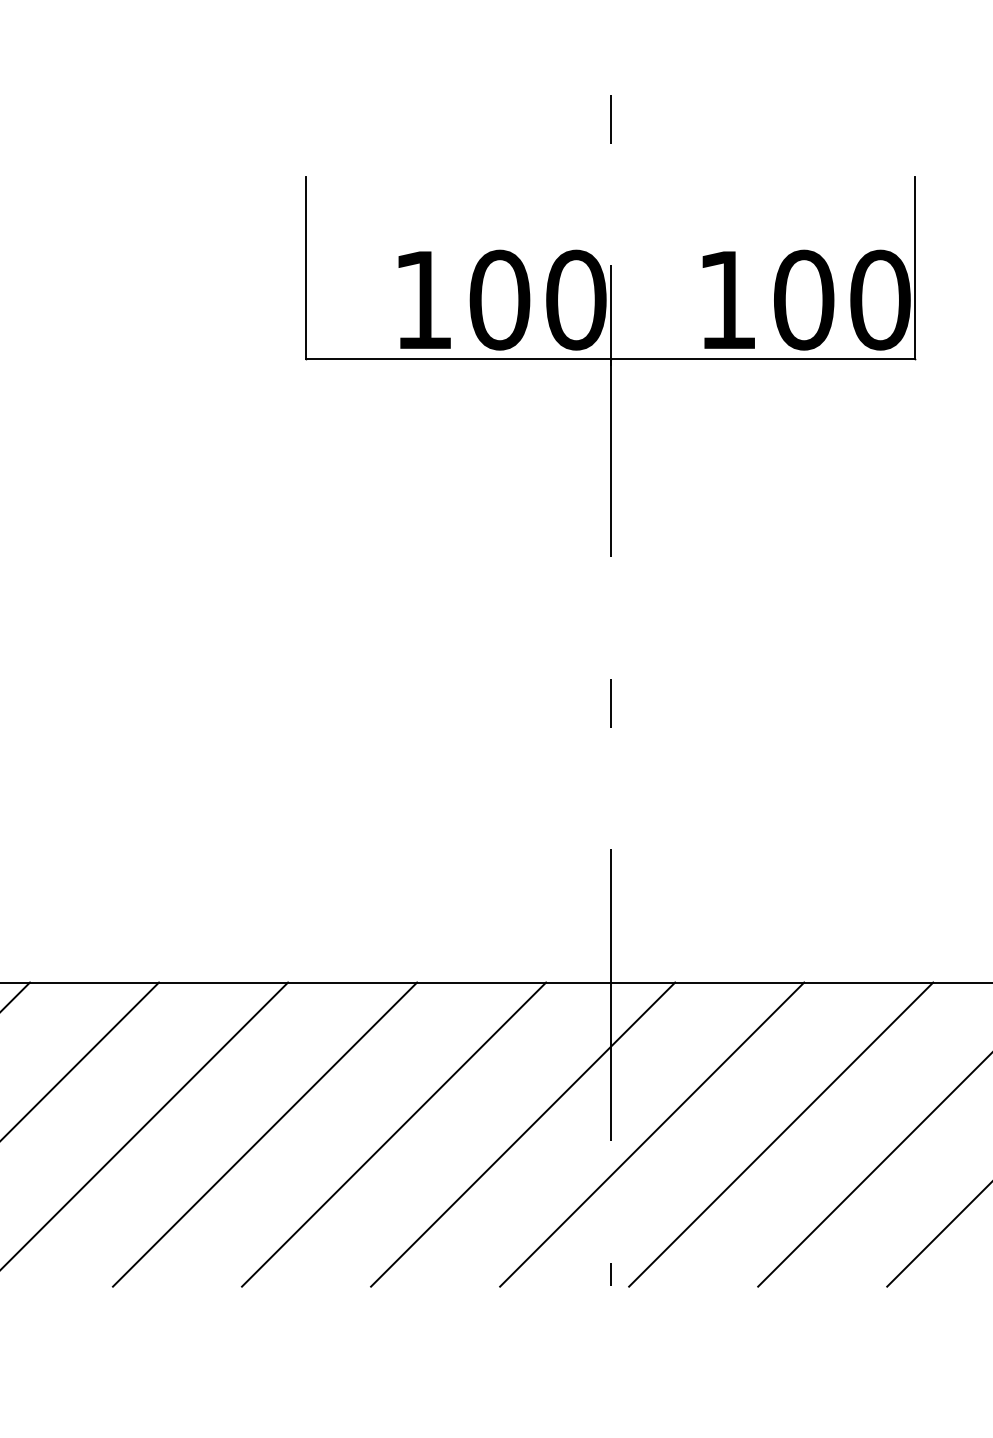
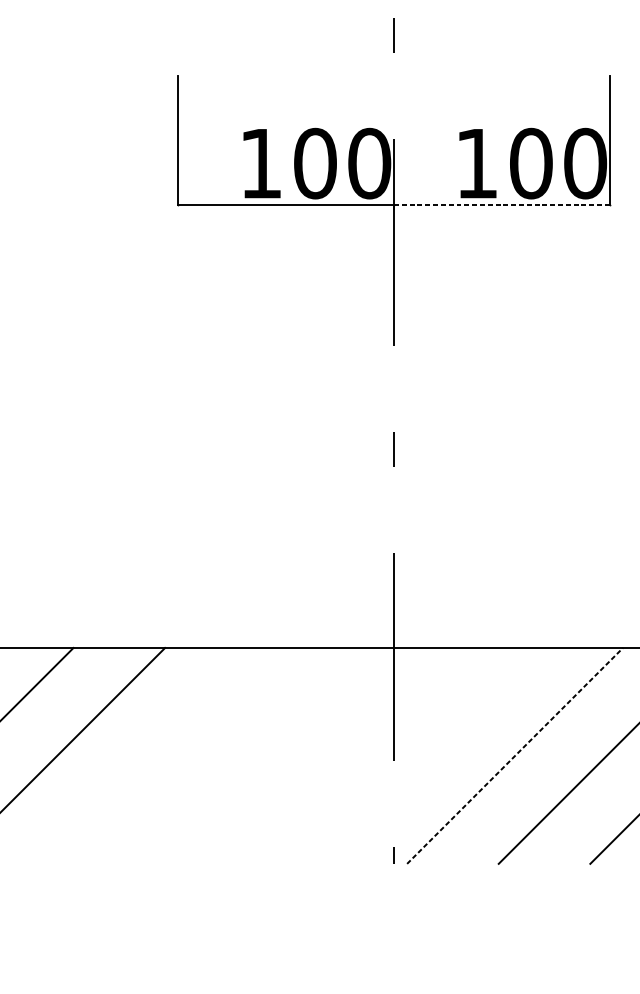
line: (762, 358) -> (501, 205), solid -> dashed
line: (264, 1134) -> (148, 755), removed
line: (394, 1134) -> (240, 755), removed
line: (523, 1134) -> (332, 755), removed
line: (652, 1134) -> (423, 755), removed
line: (781, 1134) -> (515, 755), solid -> dashed

